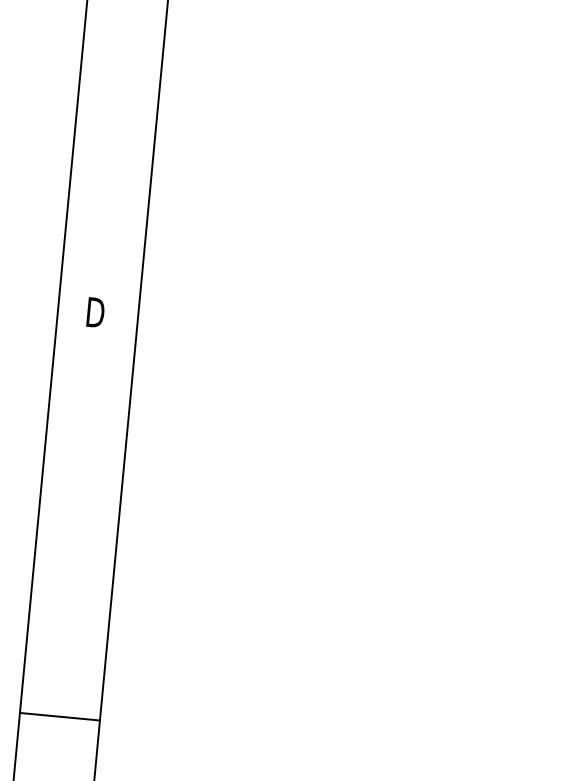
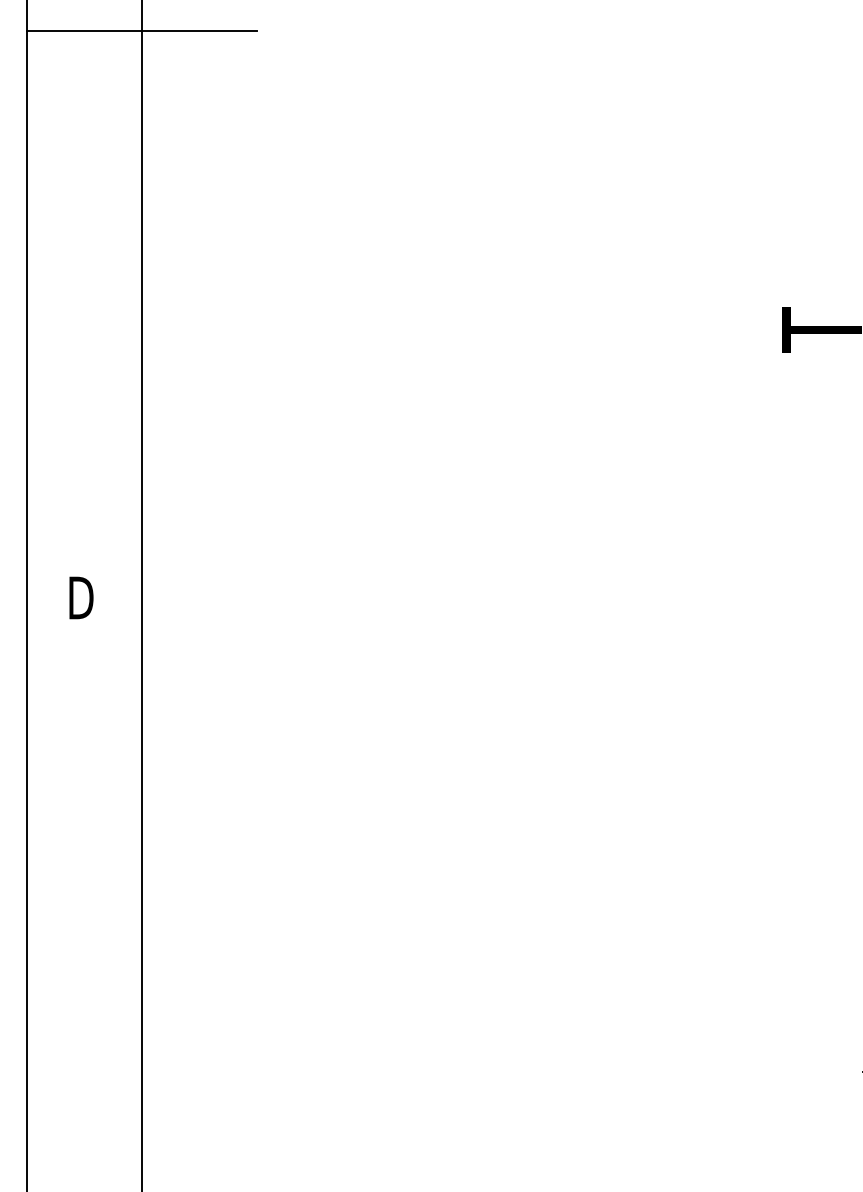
line: (59, 716) -> (84, 1176), removed

